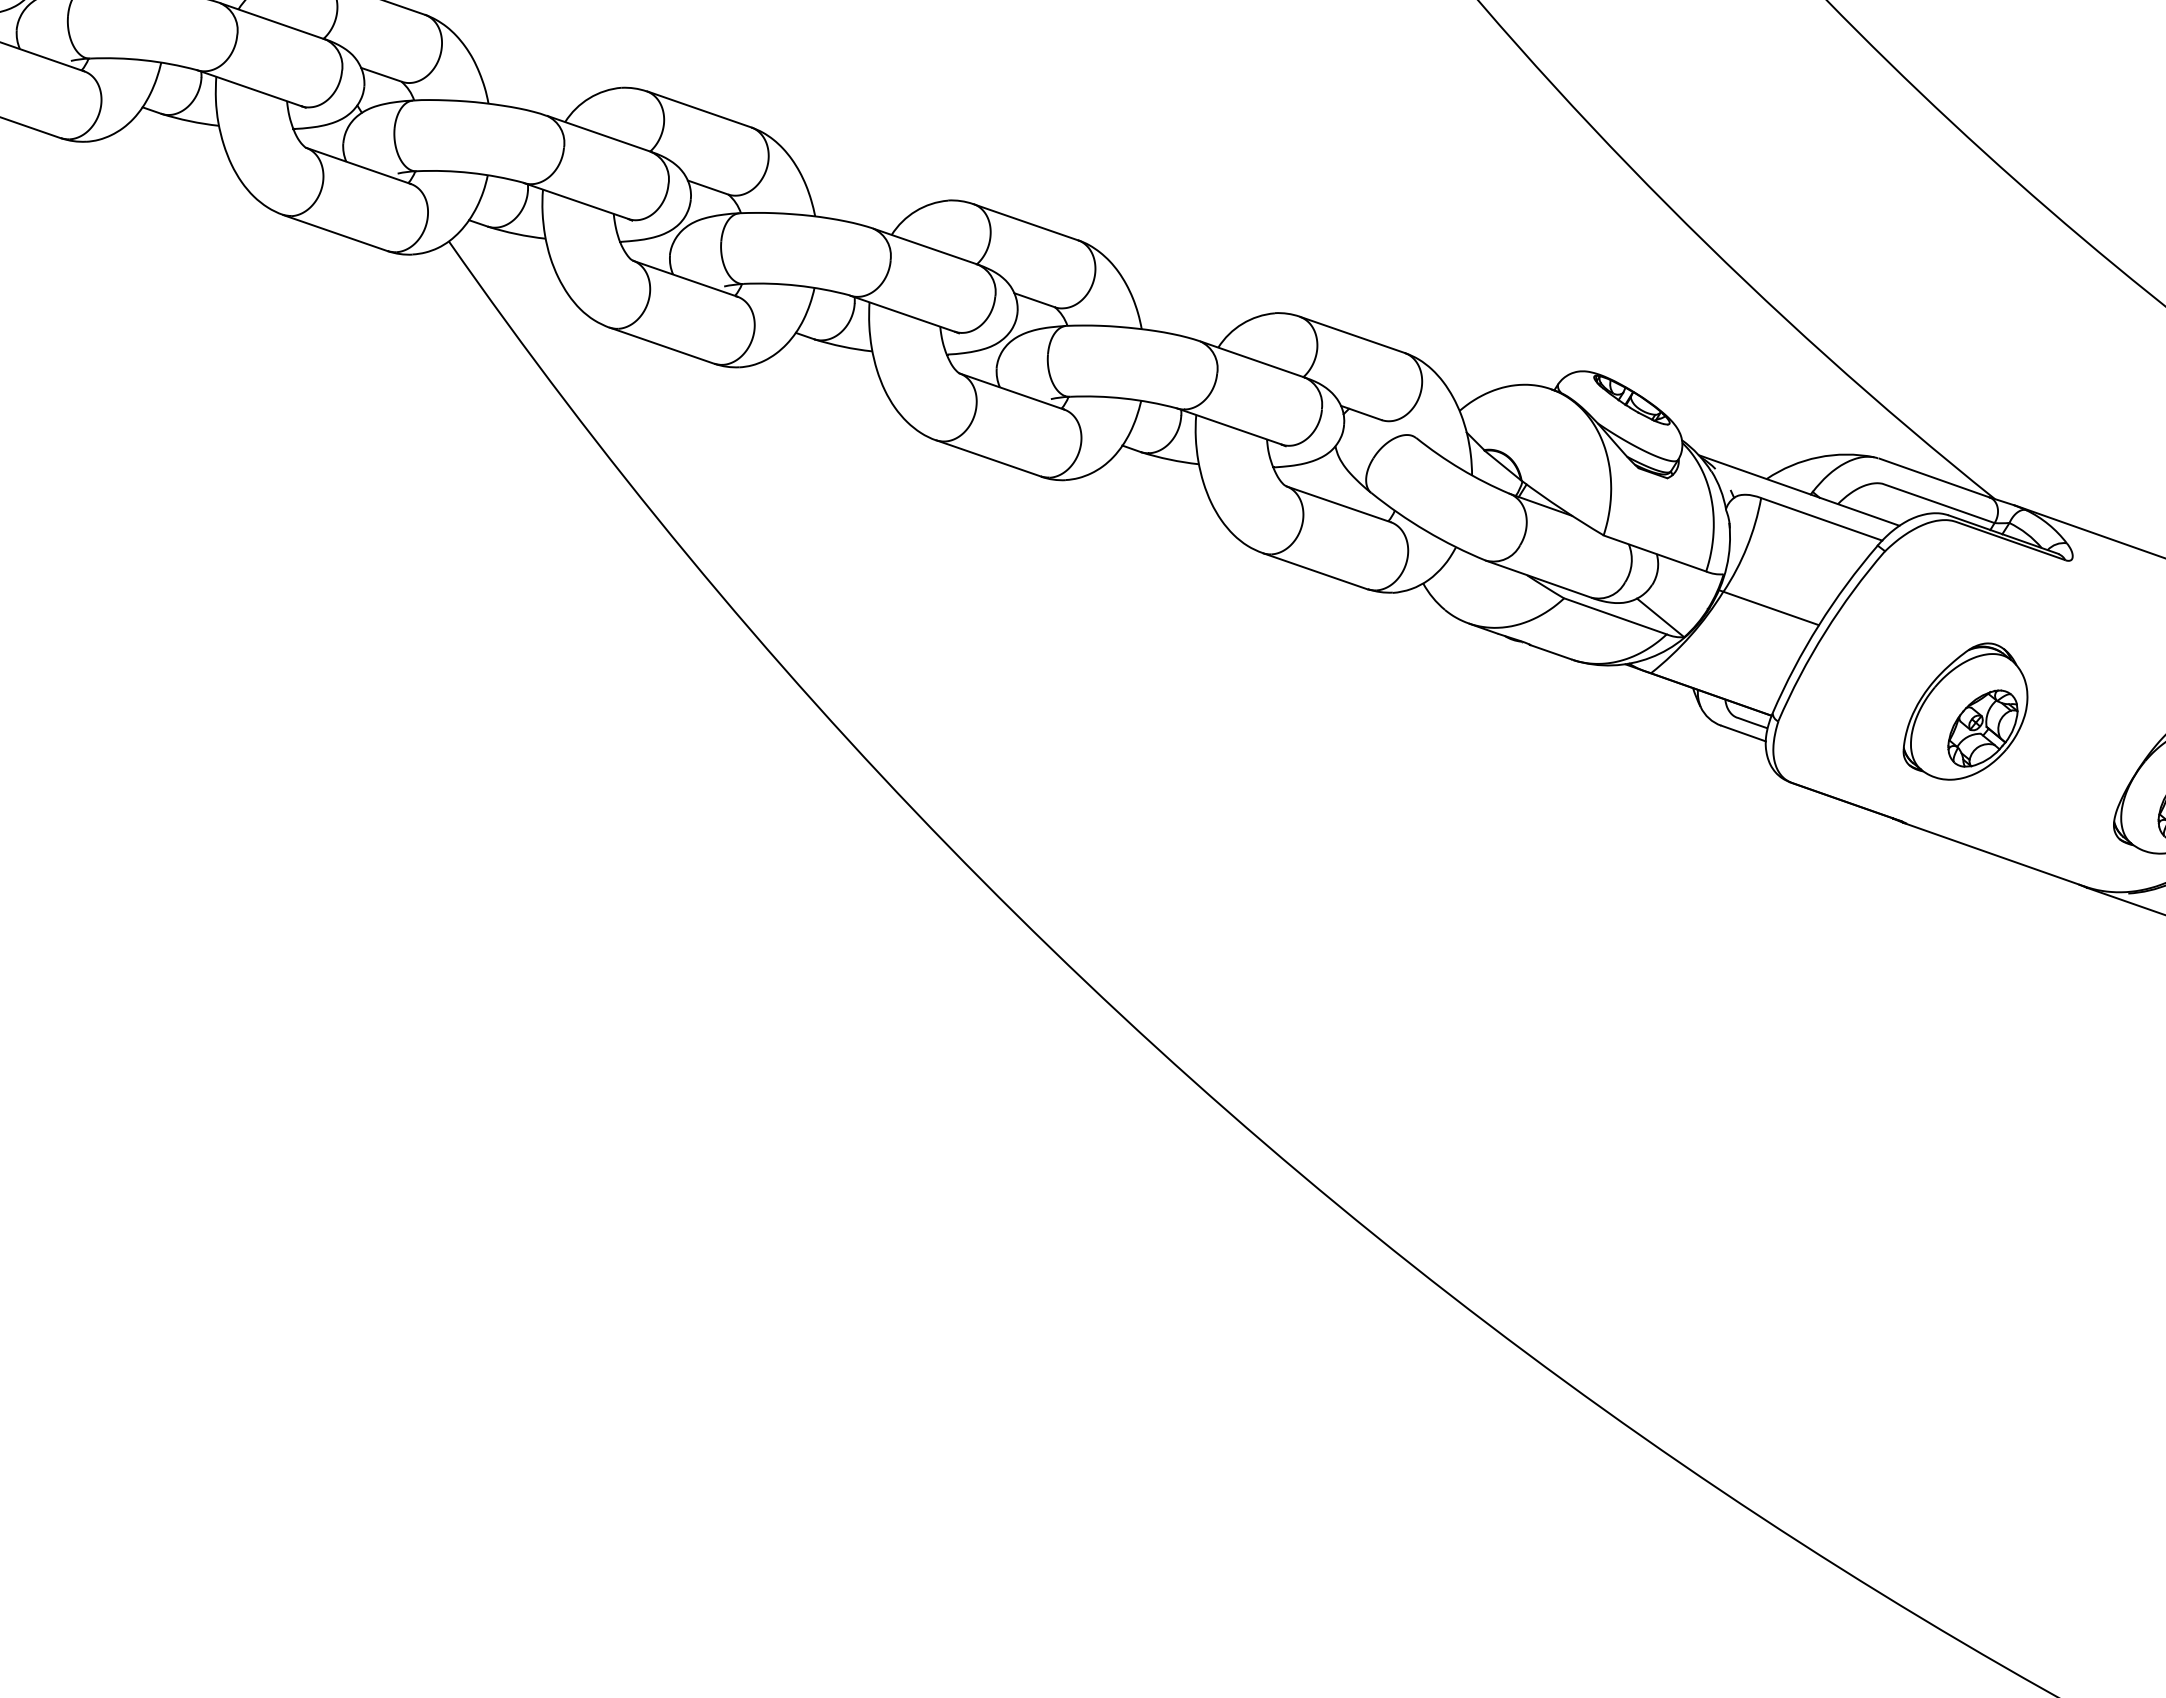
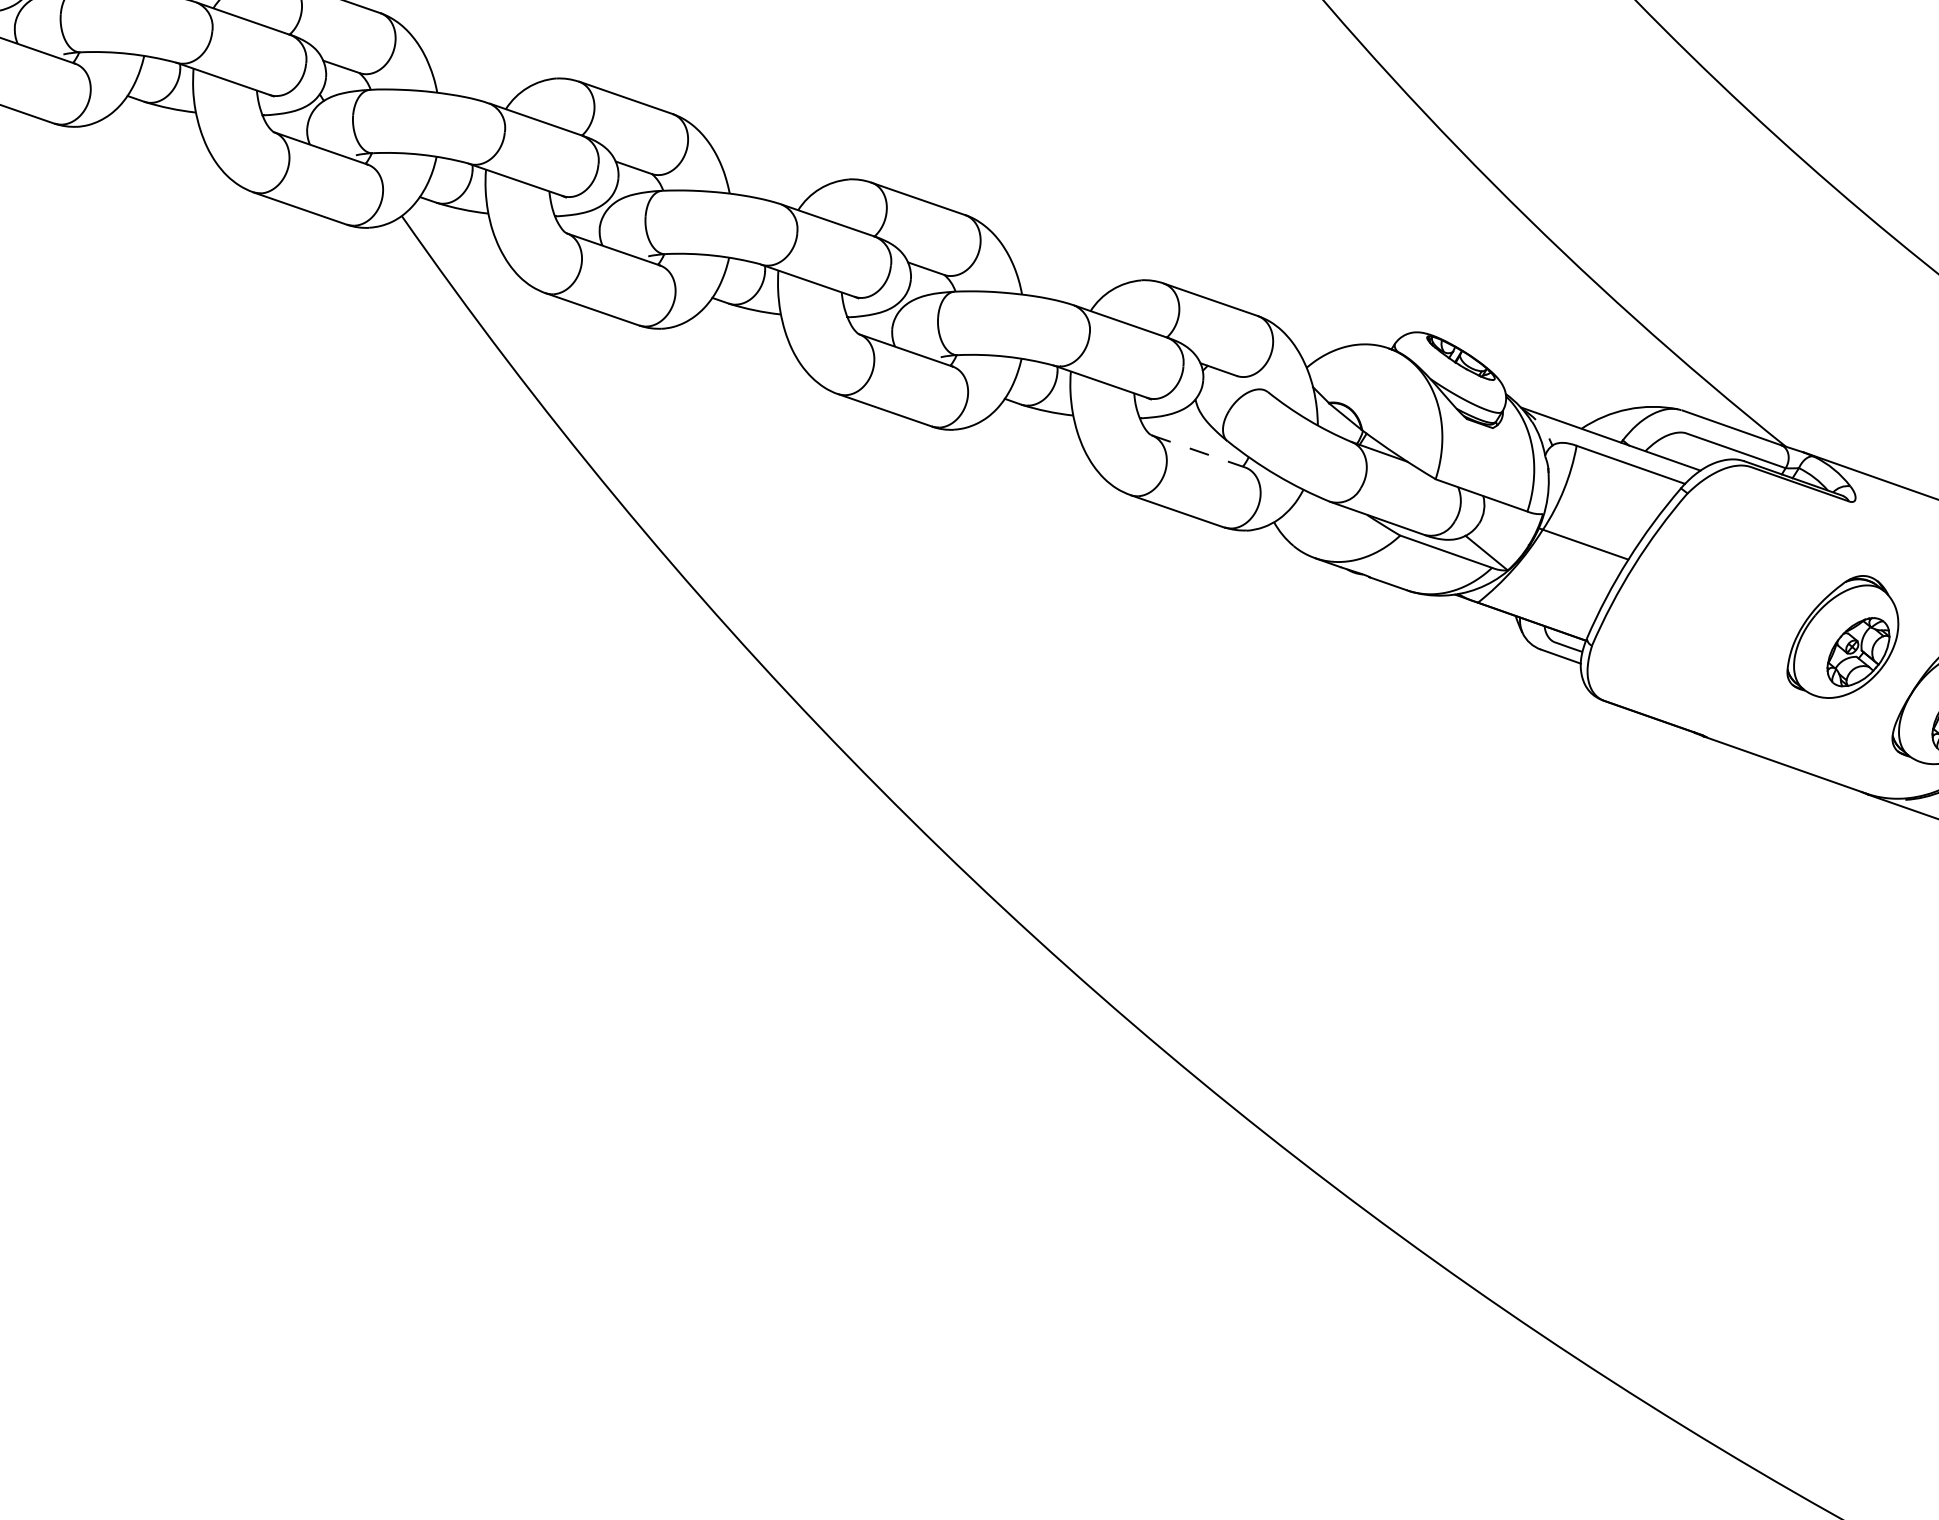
line: (1339, 504) -> (1199, 451), solid -> dashed
part: (1965, 711) -> (1842, 636), moved

